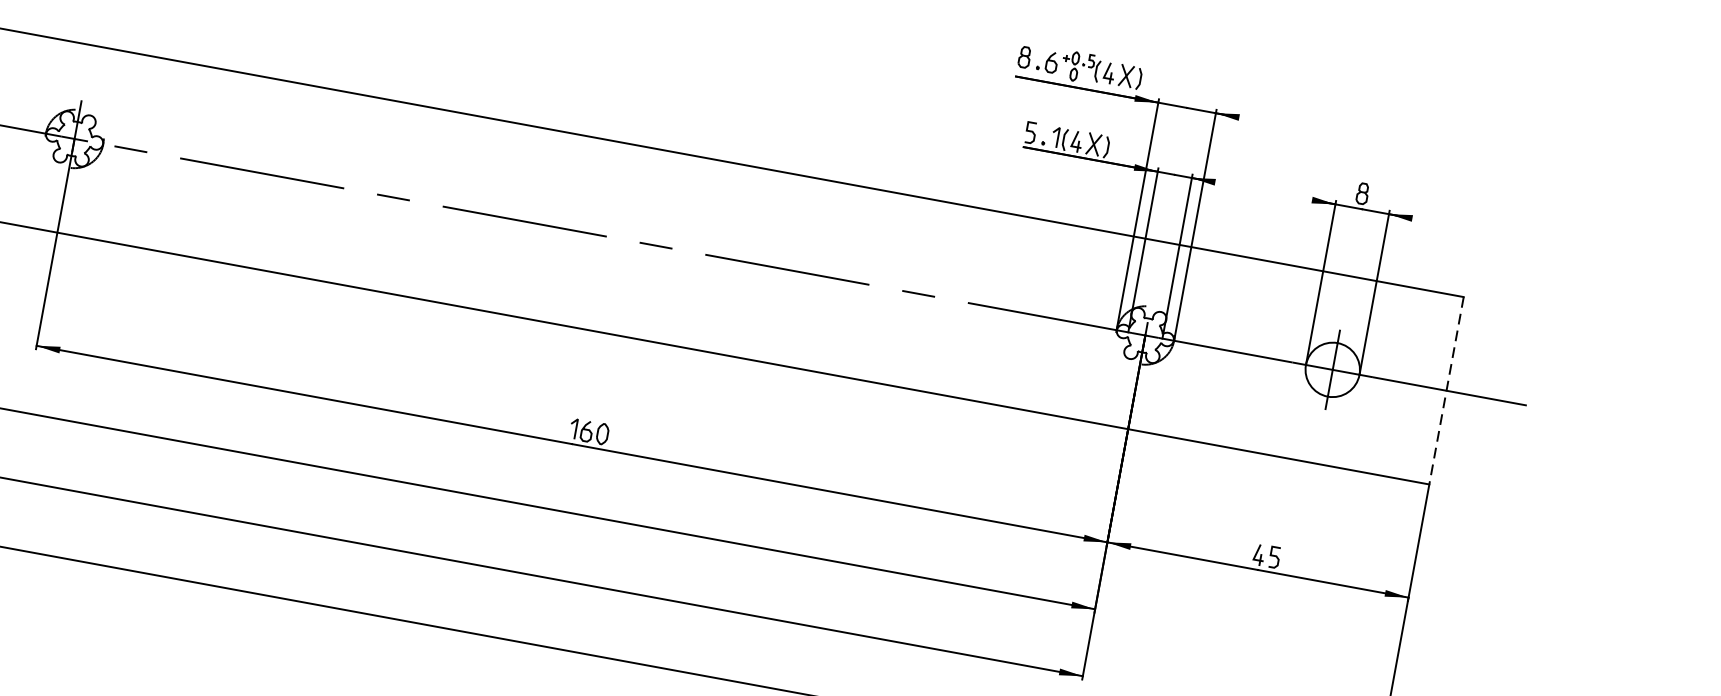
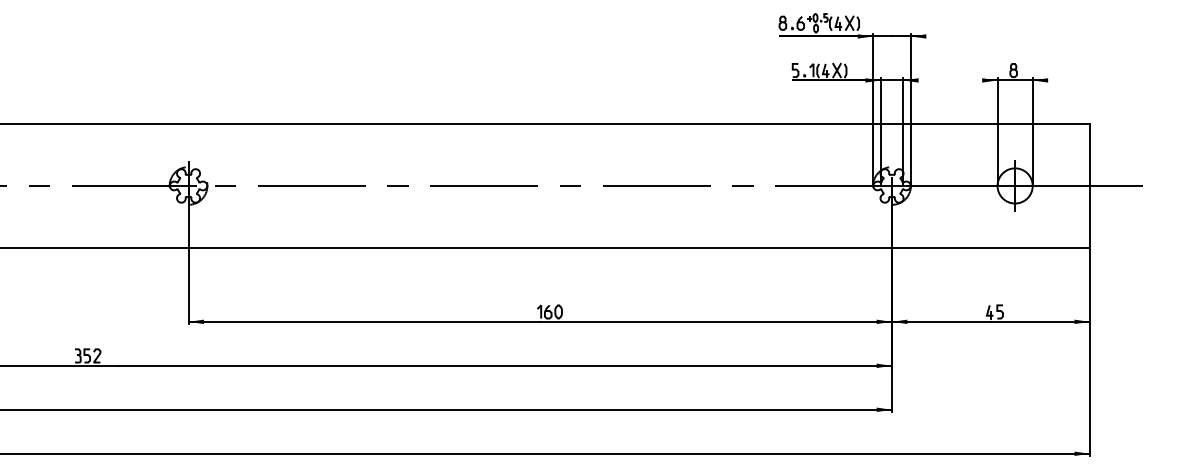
line: (1446, 389) -> (1089, 185), dashed -> solid

